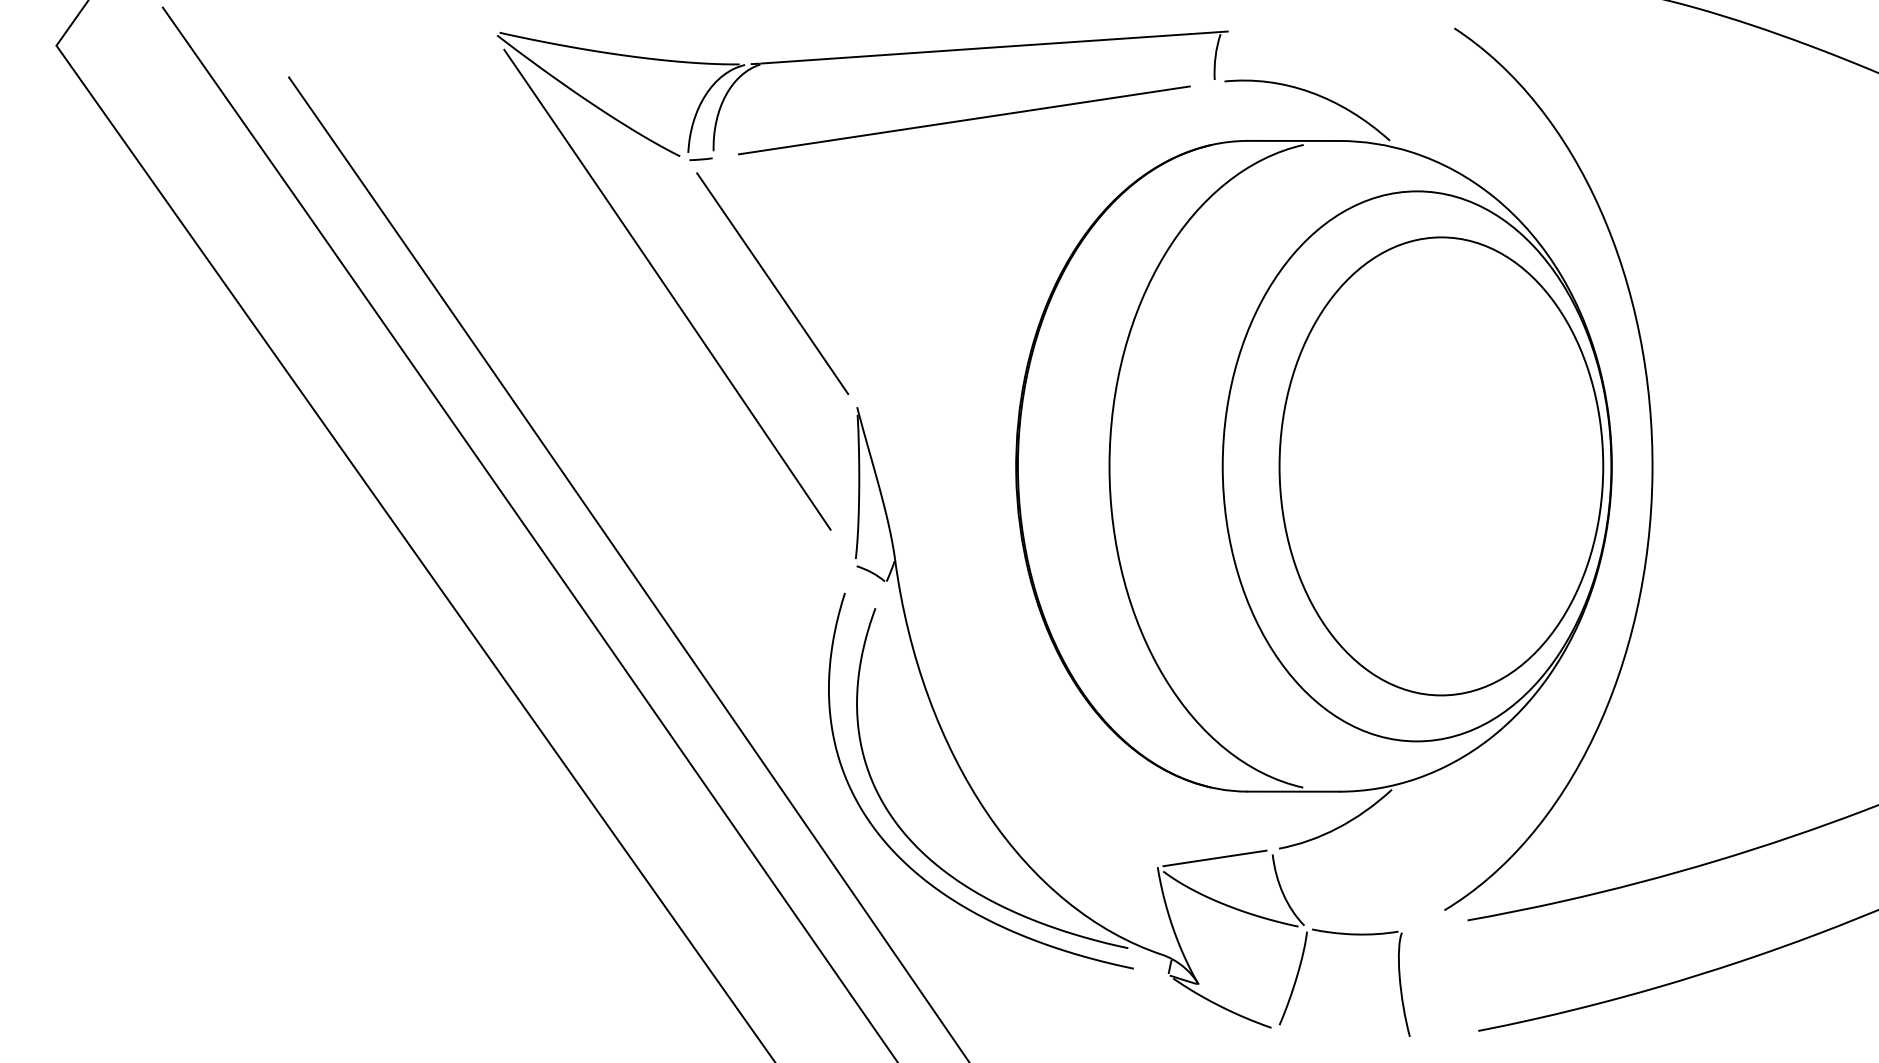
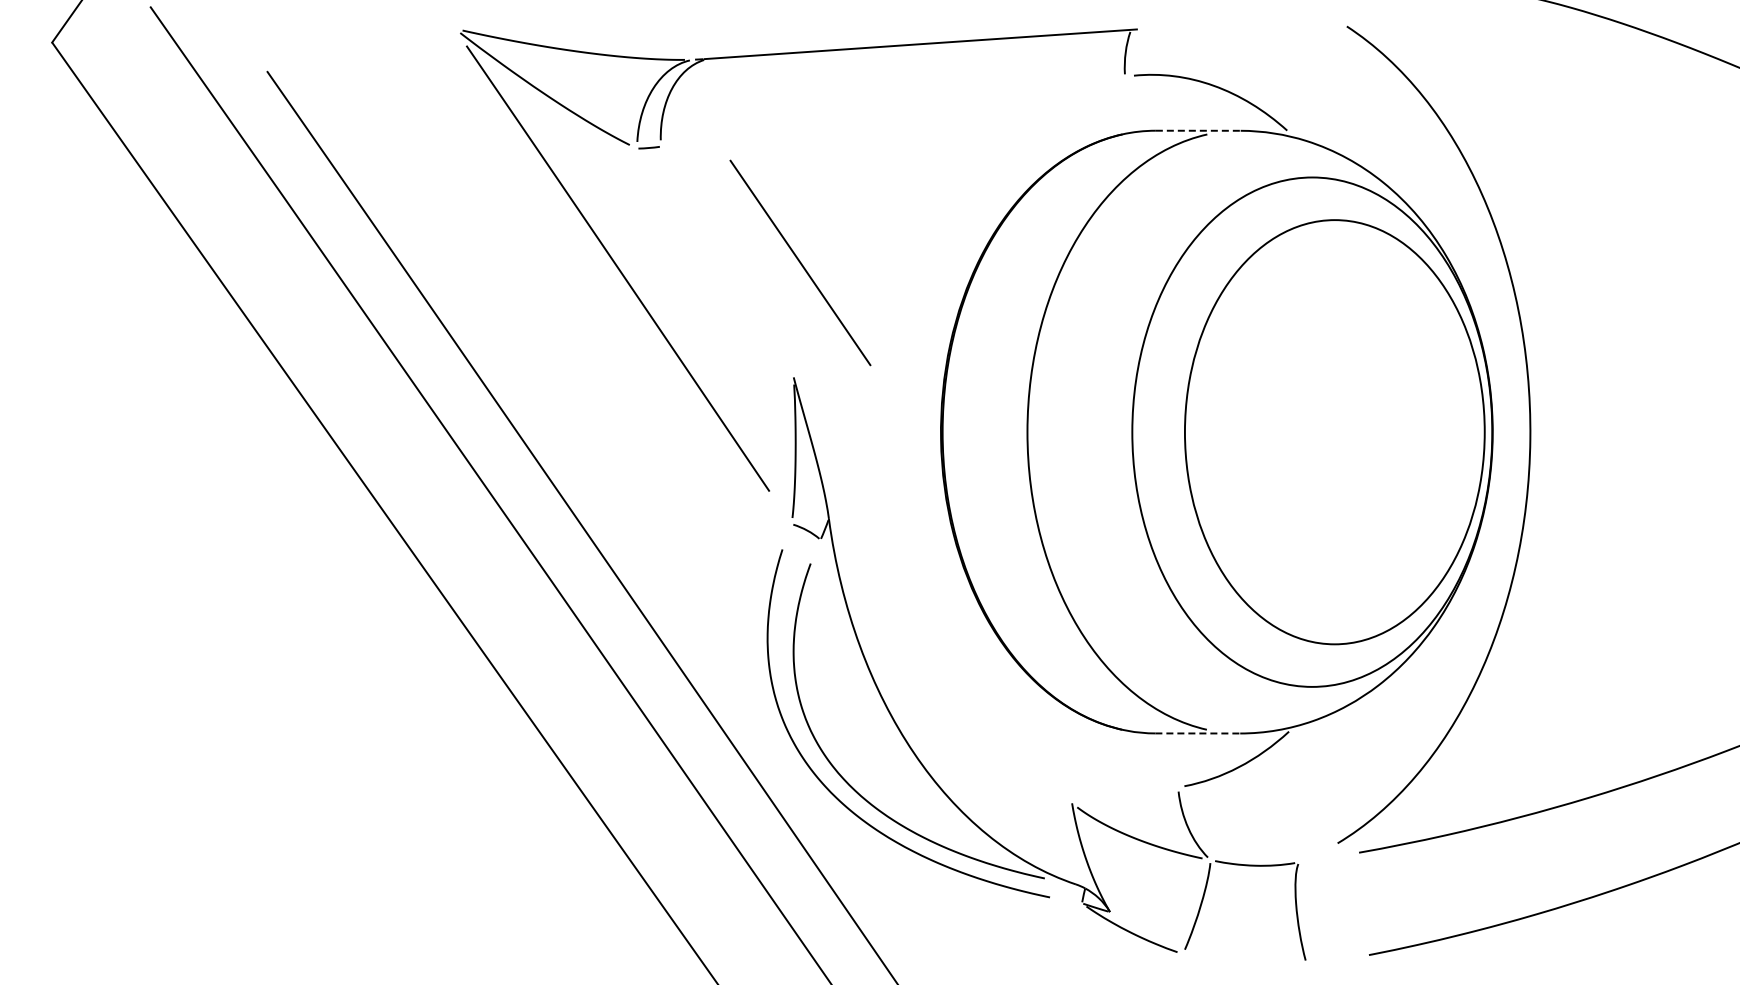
line: (963, 120) -> (892, 111), removed
line: (1294, 140) -> (1198, 130), solid -> dashed
line: (772, 283) -> (800, 262), moved
line: (1294, 791) -> (1198, 733), solid -> dashed
line: (1214, 858) -> (1124, 795), removed

